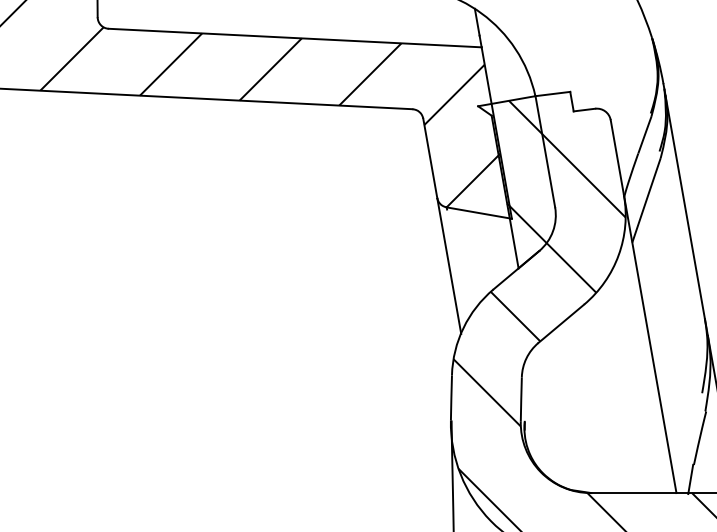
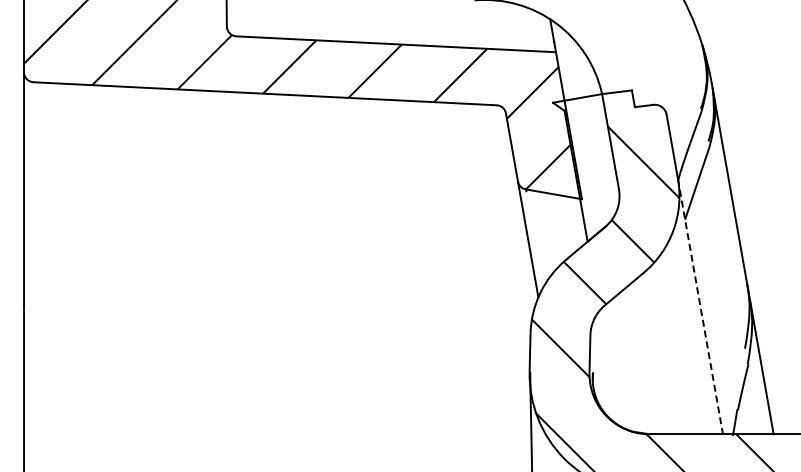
hatch: (526, 172) -> (594, 159), removed
line: (650, 343) -> (700, 306), solid -> dashed

